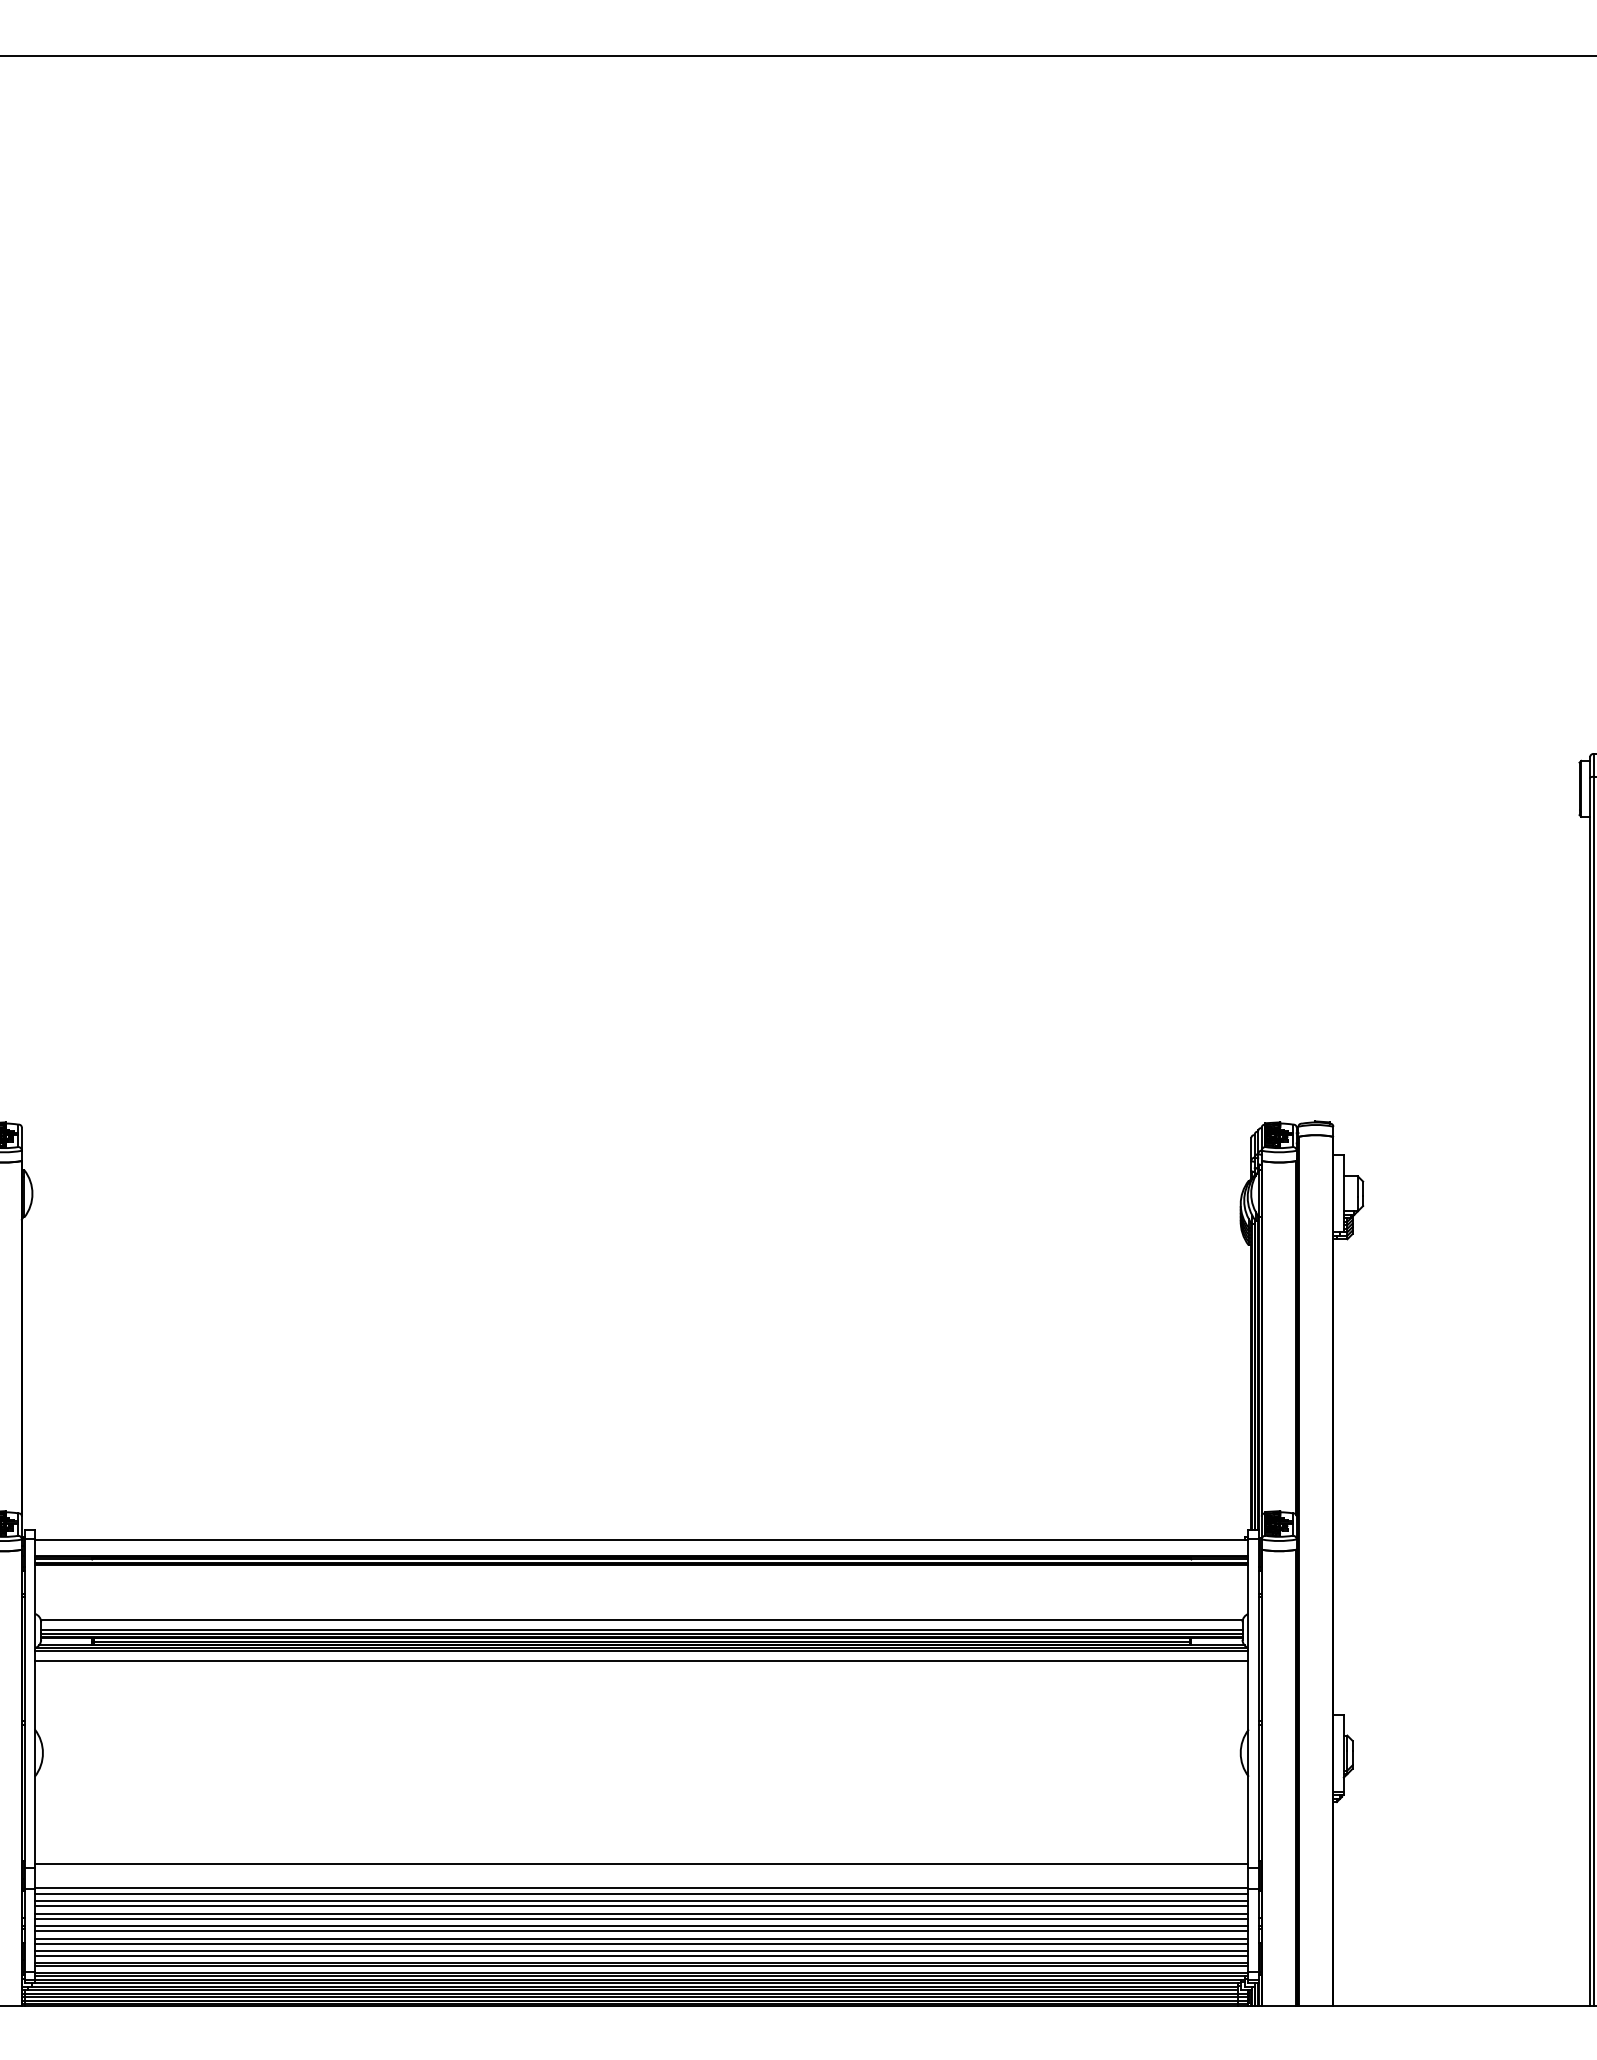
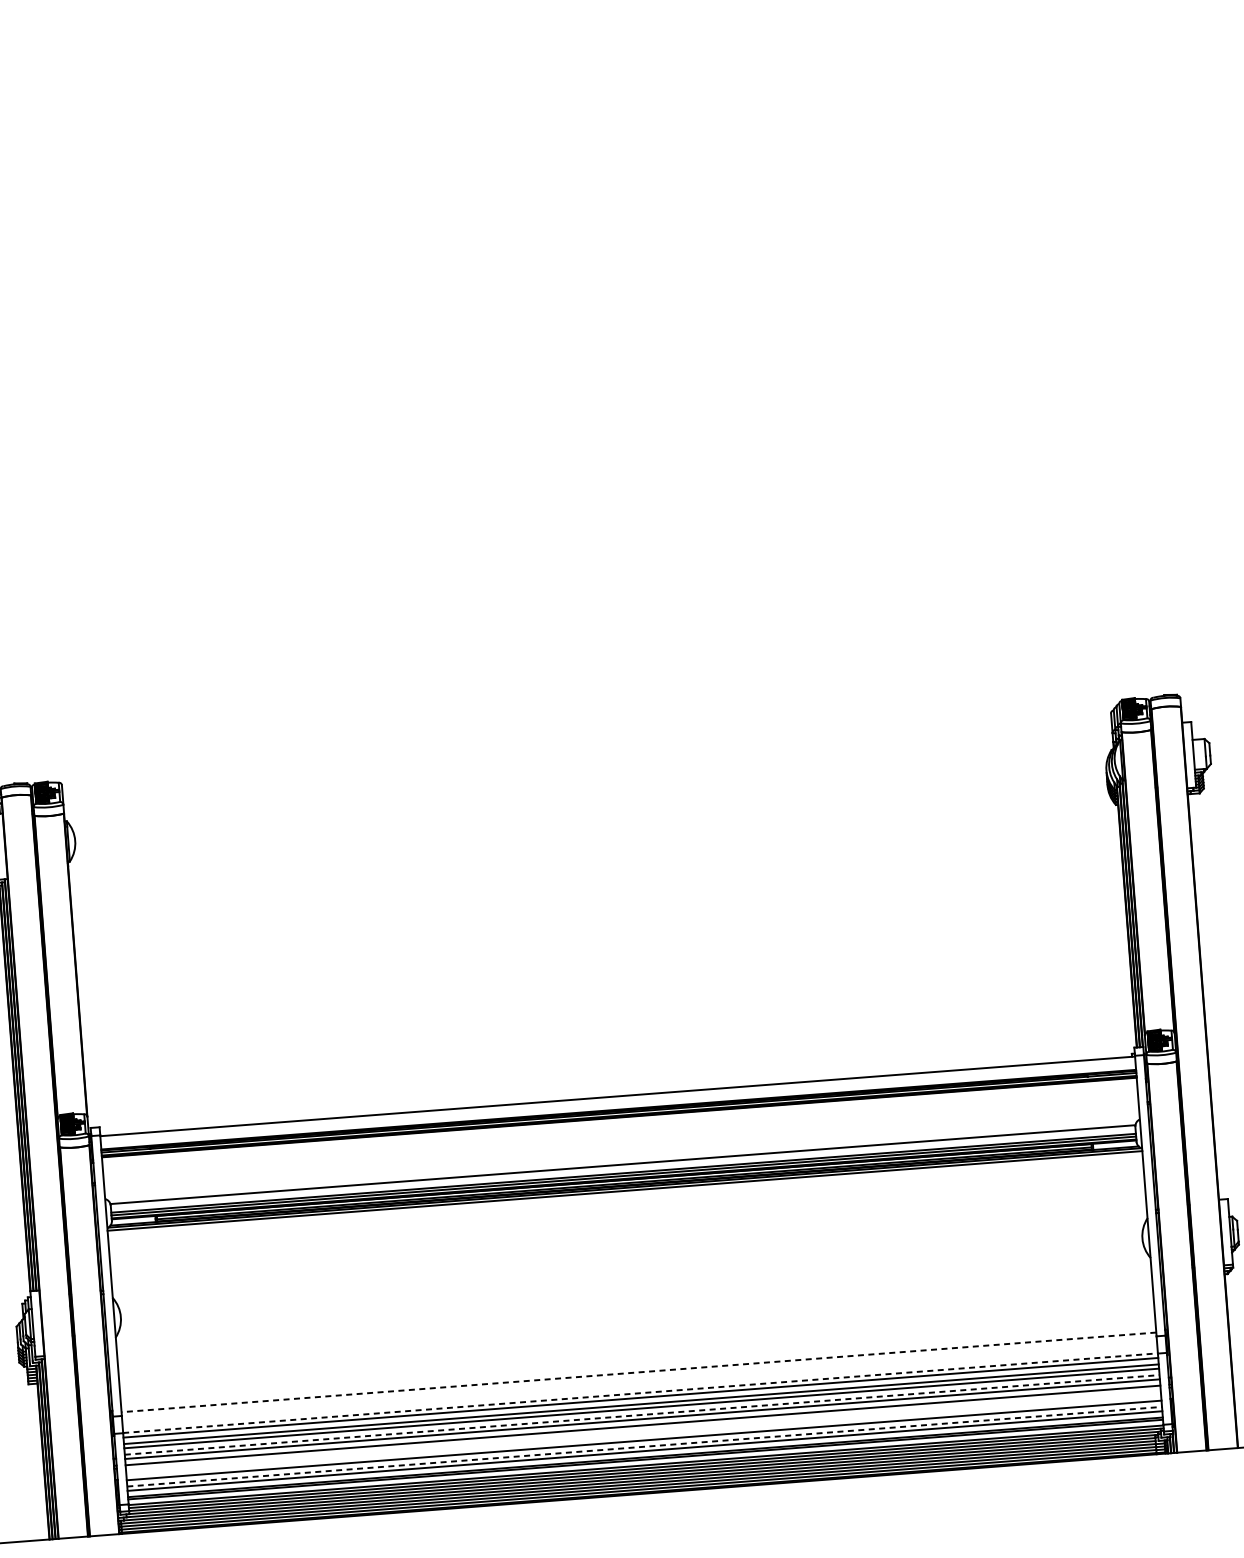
line: (641, 1660) -> (625, 1198), removed
line: (641, 1863) -> (638, 1372), solid -> dashed
line: (641, 1888) -> (640, 1393), solid -> dashed
line: (641, 1913) -> (641, 1414), solid -> dashed
line: (641, 1931) -> (643, 1430), removed
line: (641, 1938) -> (643, 1436), removed
line: (641, 1951) -> (644, 1447), solid -> dashed

